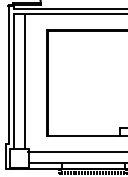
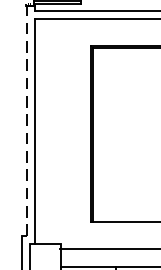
line: (8, 74) -> (26, 119), solid -> dashed
line: (25, 81) -> (55, 131), removed

